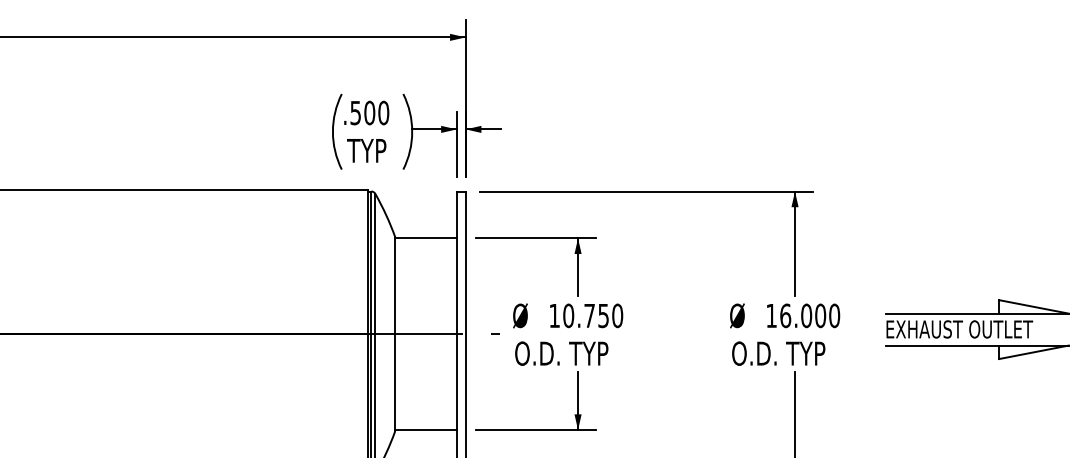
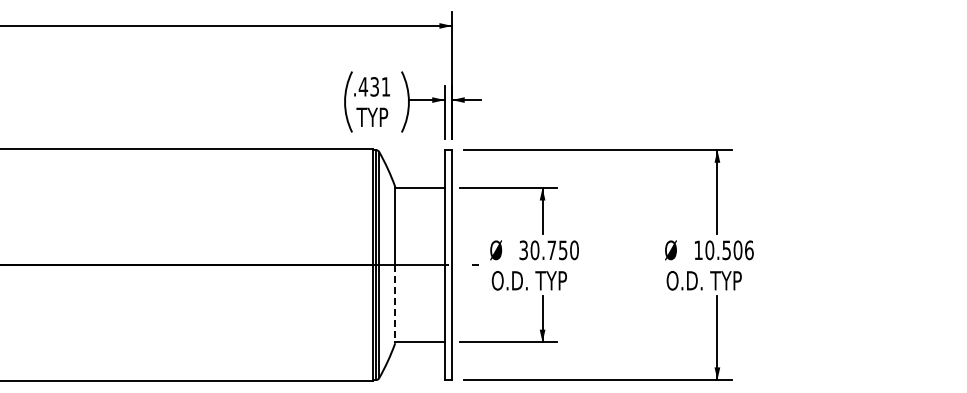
text: (369, 112) -> (374, 86), .500 -> .431
text: (554, 316) -> (523, 250), 10.750 -> 30.750
text: (810, 316) -> (729, 250), 16.000 -> 10.506
part: (977, 329) -> (864, 261), removed
line: (395, 383) -> (395, 304), solid -> dashed

